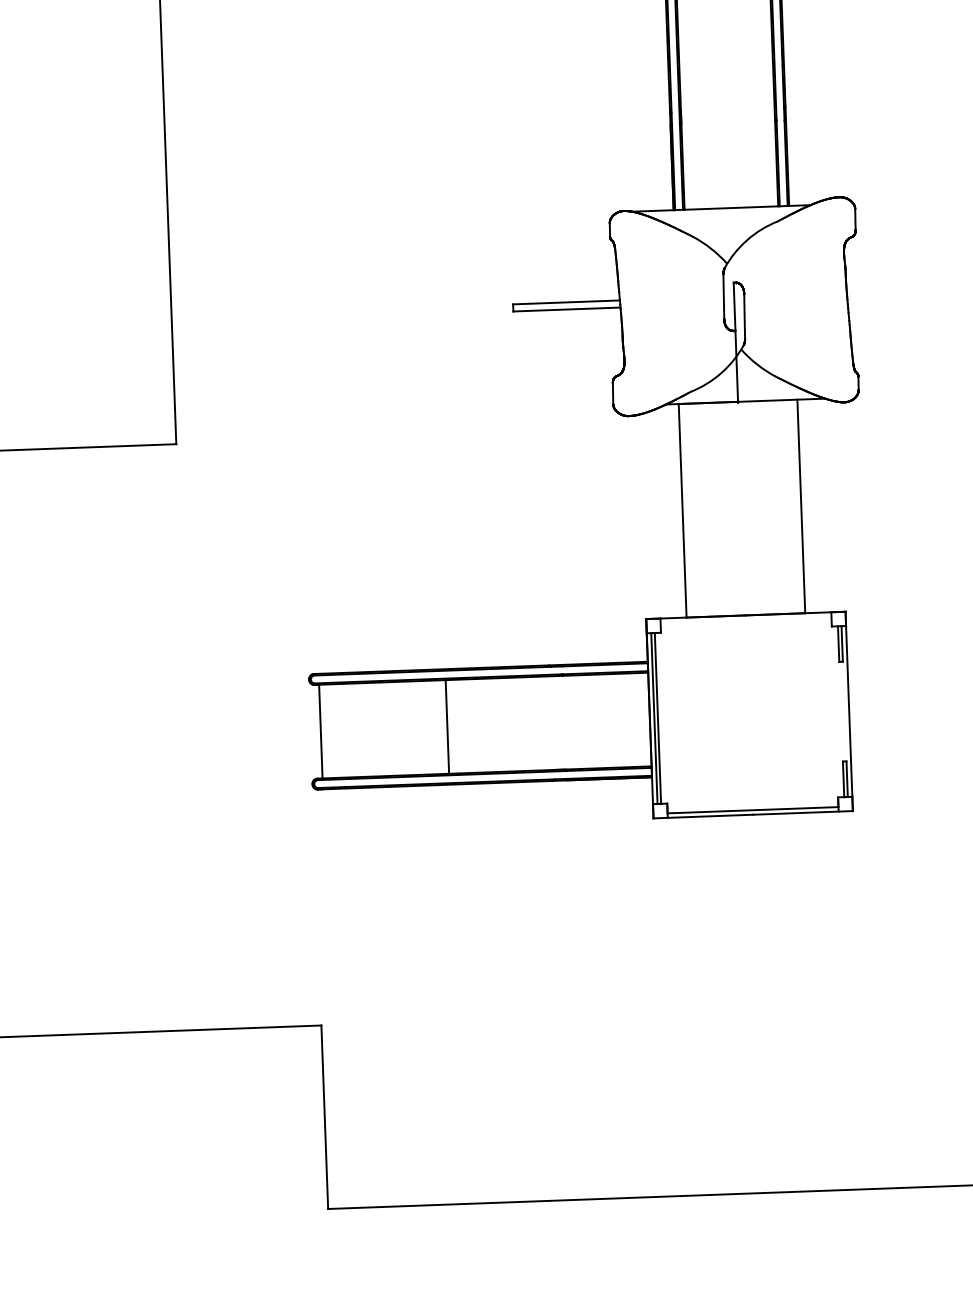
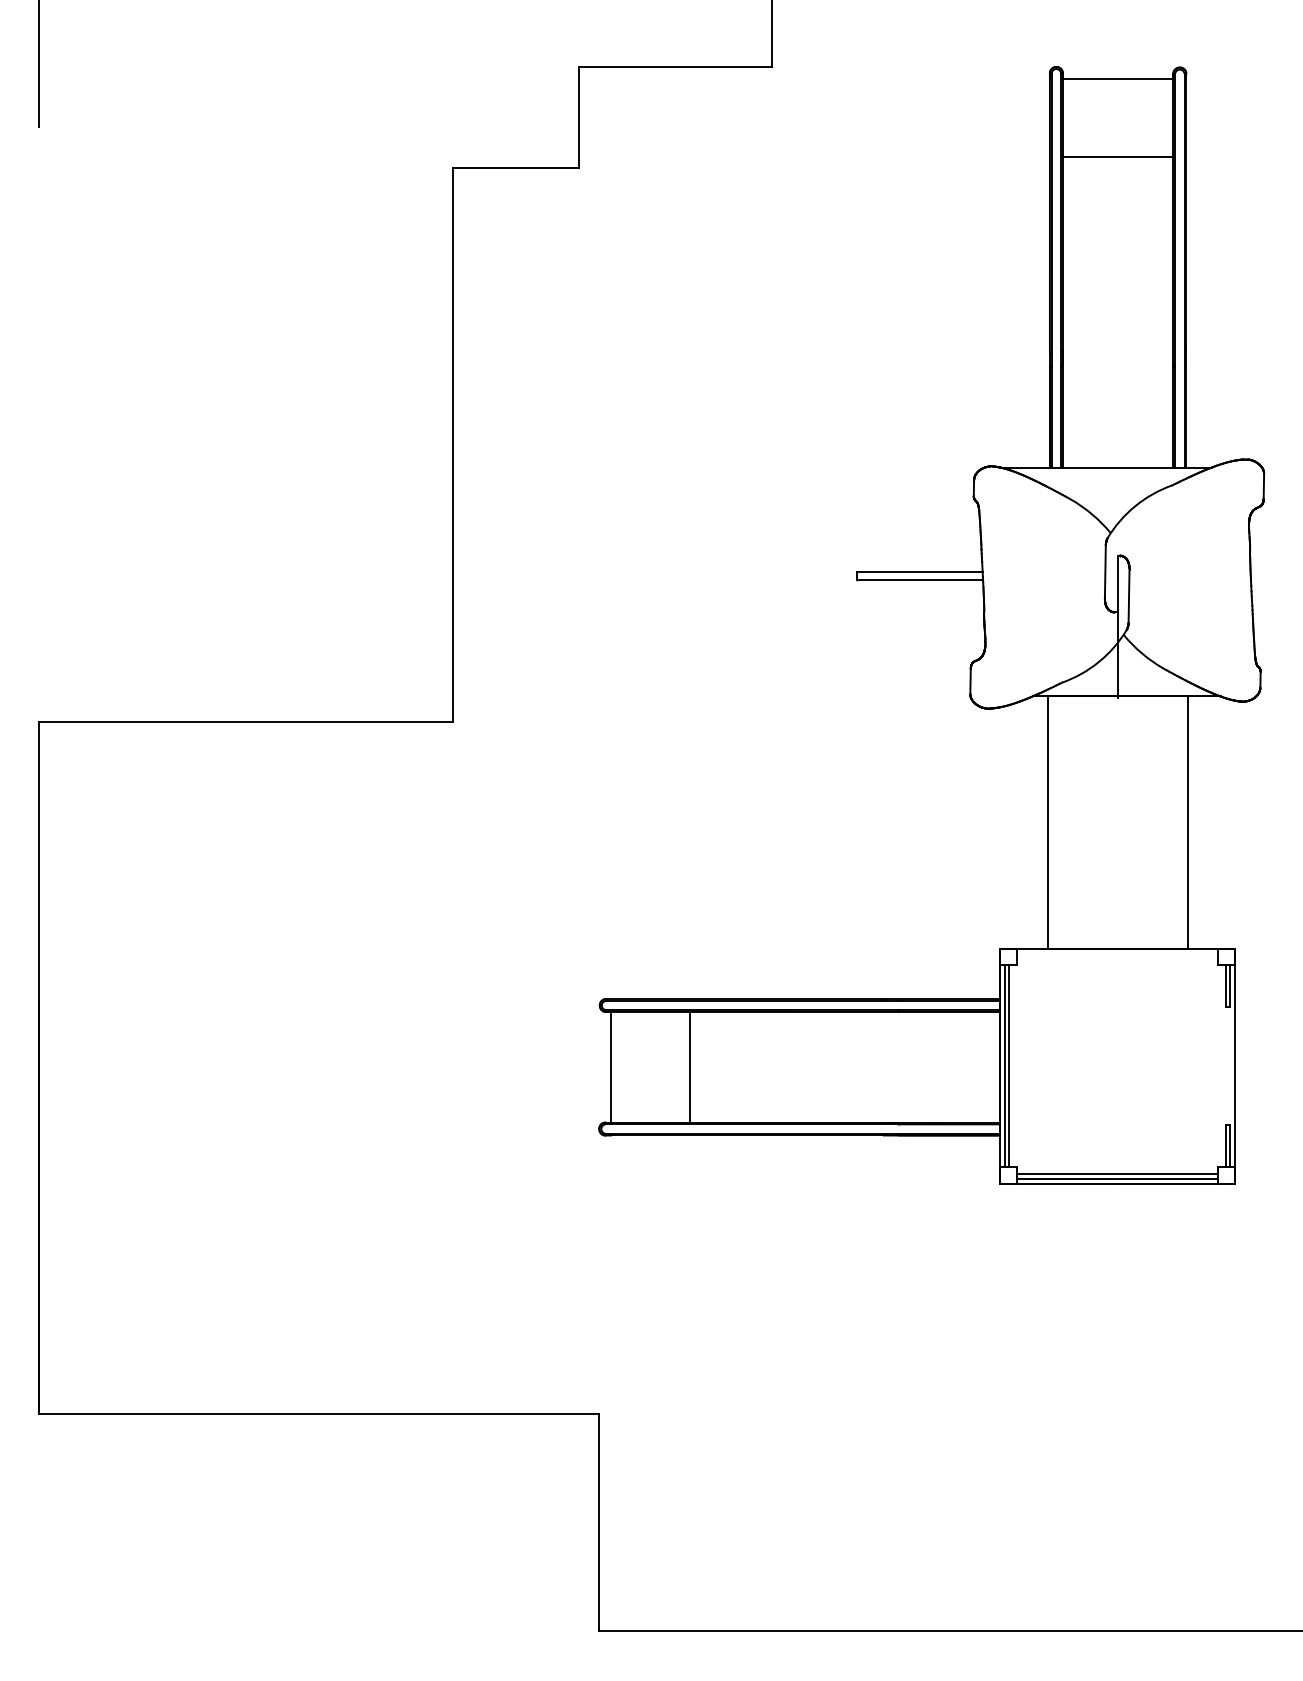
line: (447, 726) -> (689, 1066), moved
line: (752, 806) -> (1117, 1174), added

